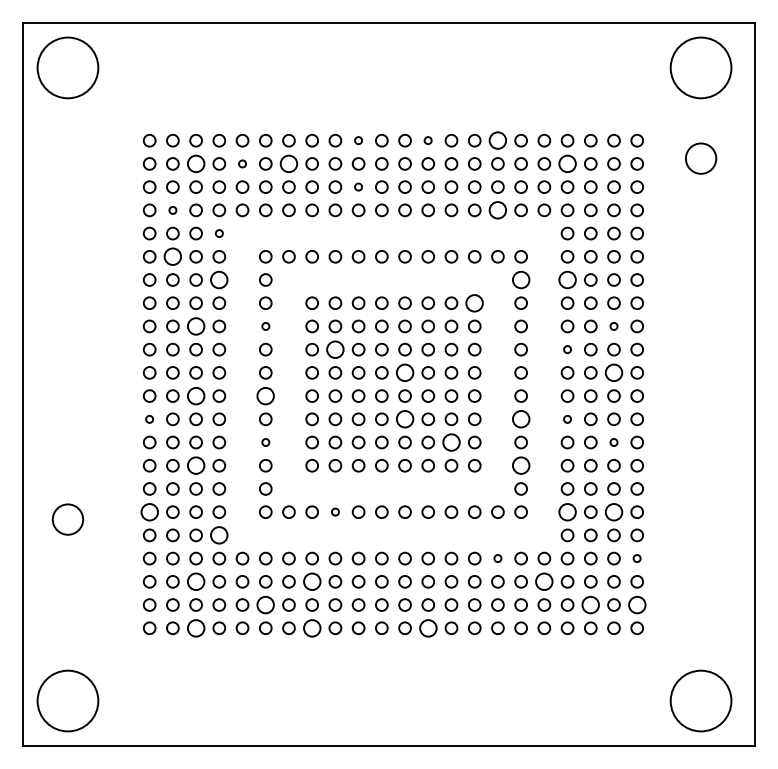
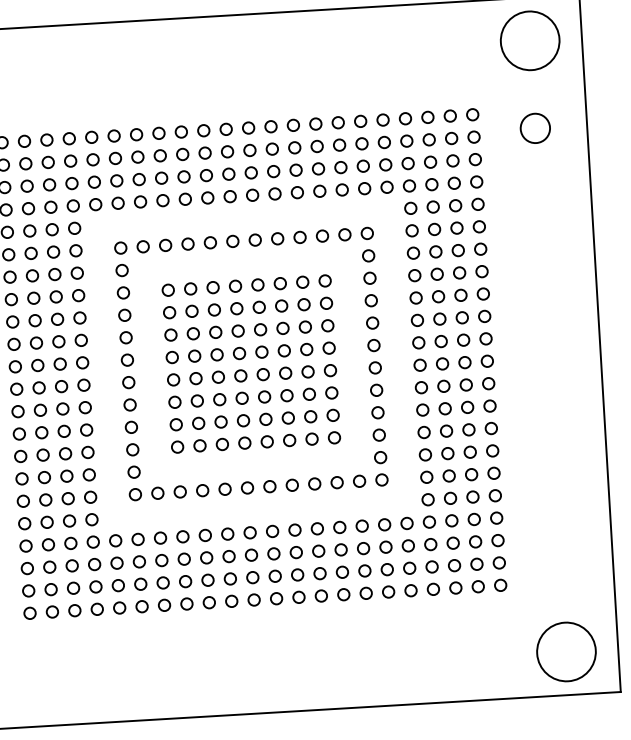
circle: (358, 140) -> (203, 130), size x1.67
circle: (427, 140) -> (270, 126), size x1.67
circle: (497, 140) -> (337, 122), size x0.71
circle: (195, 163) -> (47, 162), size x0.71
circle: (242, 163) -> (93, 159), size x1.67
circle: (288, 163) -> (137, 156), size x0.71
circle: (567, 163) -> (406, 140), size x0.71
circle: (358, 186) -> (206, 174), size x1.67
circle: (172, 210) -> (28, 208), size x1.67
circle: (497, 210) -> (341, 190), size x0.71
circle: (219, 233) -> (74, 228), size x1.67
circle: (172, 256) -> (30, 253), size x0.71
circle: (219, 279) -> (77, 272), size x0.71
circle: (520, 279) -> (368, 255), size x0.71
circle: (567, 279) -> (413, 252), size x0.71
circle: (474, 302) -> (324, 280), size x0.71
circle: (195, 326) -> (56, 319), size x0.71
circle: (265, 326) -> (124, 315), size x1.67
circle: (613, 326) -> (460, 295), size x1.67
circle: (335, 349) -> (193, 333), size x0.71
circle: (567, 349) -> (417, 320), size x1.67
circle: (404, 372) -> (261, 351), size x0.71
circle: (613, 372) -> (463, 339), size x0.71
circle: (195, 395) -> (60, 386), size x0.71
circle: (265, 395) -> (128, 382), size x0.71
circle: (149, 419) -> (17, 411), size x1.67
circle: (404, 419) -> (264, 397), size x0.71
circle: (520, 419) -> (376, 390), size x0.71
circle: (567, 419) -> (421, 387), size x1.67
circle: (265, 442) -> (131, 427), size x1.67
circle: (451, 442) -> (310, 416), size x0.71
circle: (613, 442) -> (467, 407), size x1.67
circle: (195, 465) -> (64, 453), size x0.71
circle: (520, 465) -> (378, 434), size x0.71
circle: (149, 511) -> (23, 500), size x0.71
circle: (335, 511) -> (202, 489), size x1.67
circle: (567, 511) -> (426, 476), size x0.71
circle: (613, 511) -> (471, 474), size x0.71
circle: (219, 535) -> (92, 519), size x0.71
circle: (497, 558) -> (361, 526), size x1.67
circle: (636, 558) -> (495, 518), size x1.67
circle: (195, 581) -> (71, 565), size x0.71
circle: (311, 581) -> (183, 558), size x0.71
circle: (544, 581) -> (408, 545), size x0.71
circle: (265, 604) -> (140, 583), size x0.71
circle: (590, 604) -> (454, 565), size x0.71
circle: (636, 604) -> (498, 562), size x0.71
circle: (195, 627) -> (74, 609), size x0.71
circle: (311, 627) -> (186, 603), size x0.71
circle: (427, 627) -> (298, 596), size x0.71

